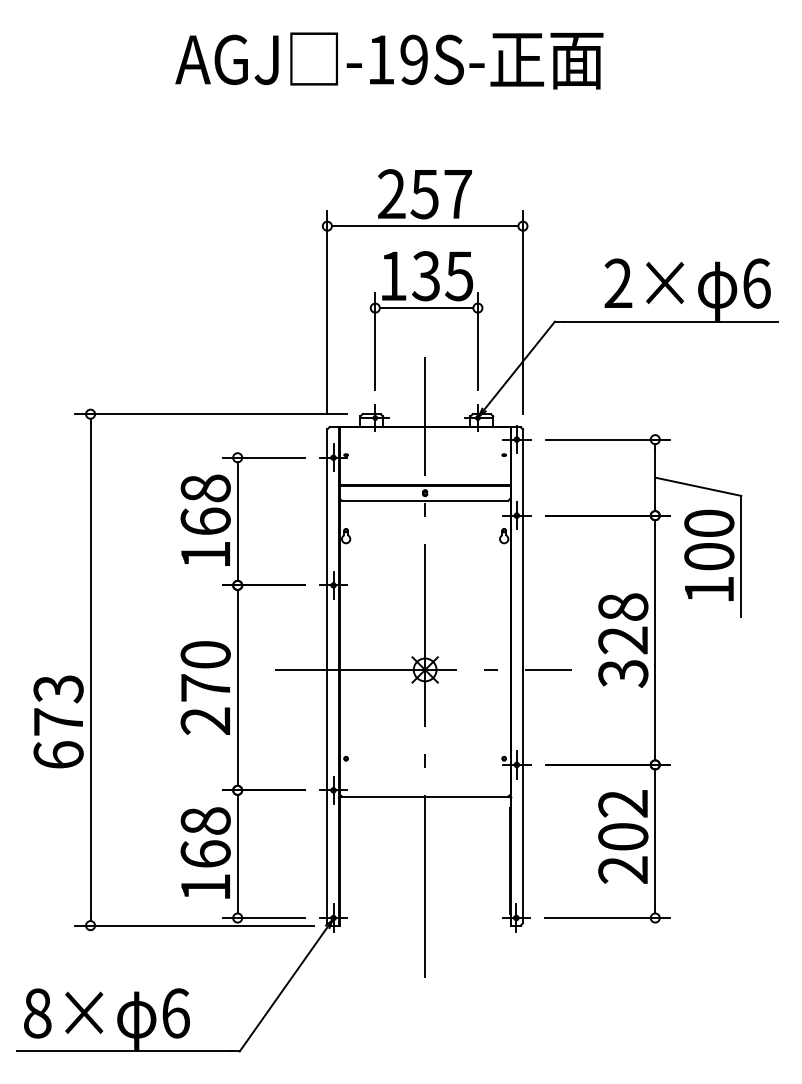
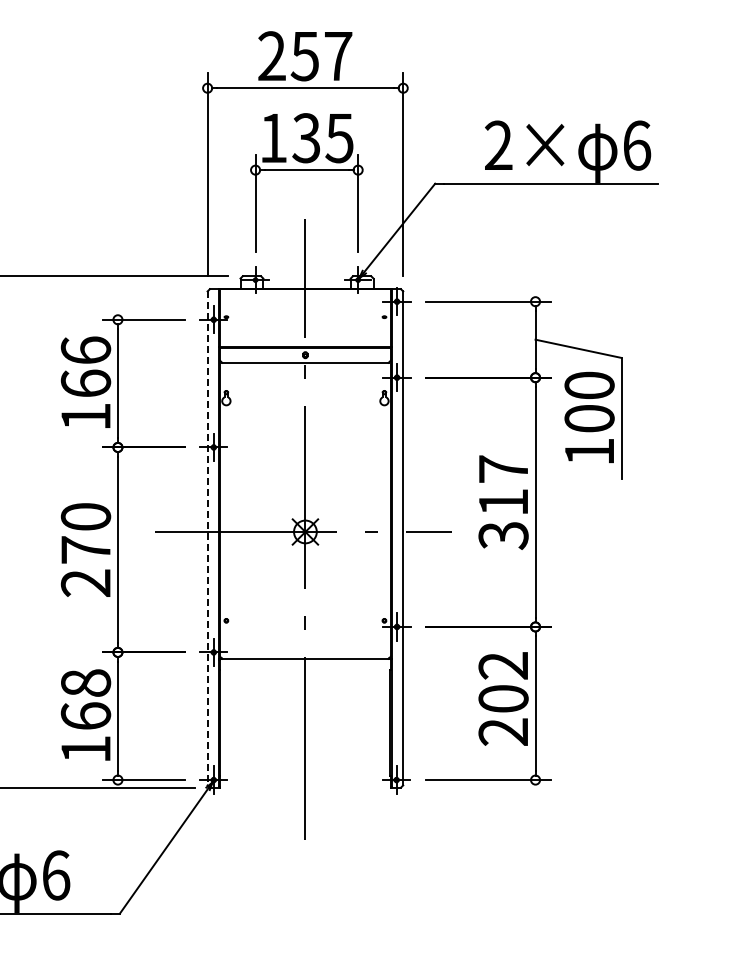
text: (205, 488) -> (85, 350), 168 -> 166
text: (623, 623) -> (503, 485), 328 -> 317
line: (327, 676) -> (207, 538), solid -> dashed

